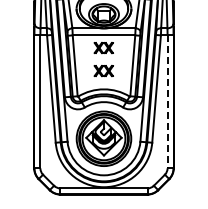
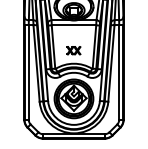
part: (103, 48) -> (73, 34), removed
line: (167, 101) -> (119, 72), dashed -> solid

